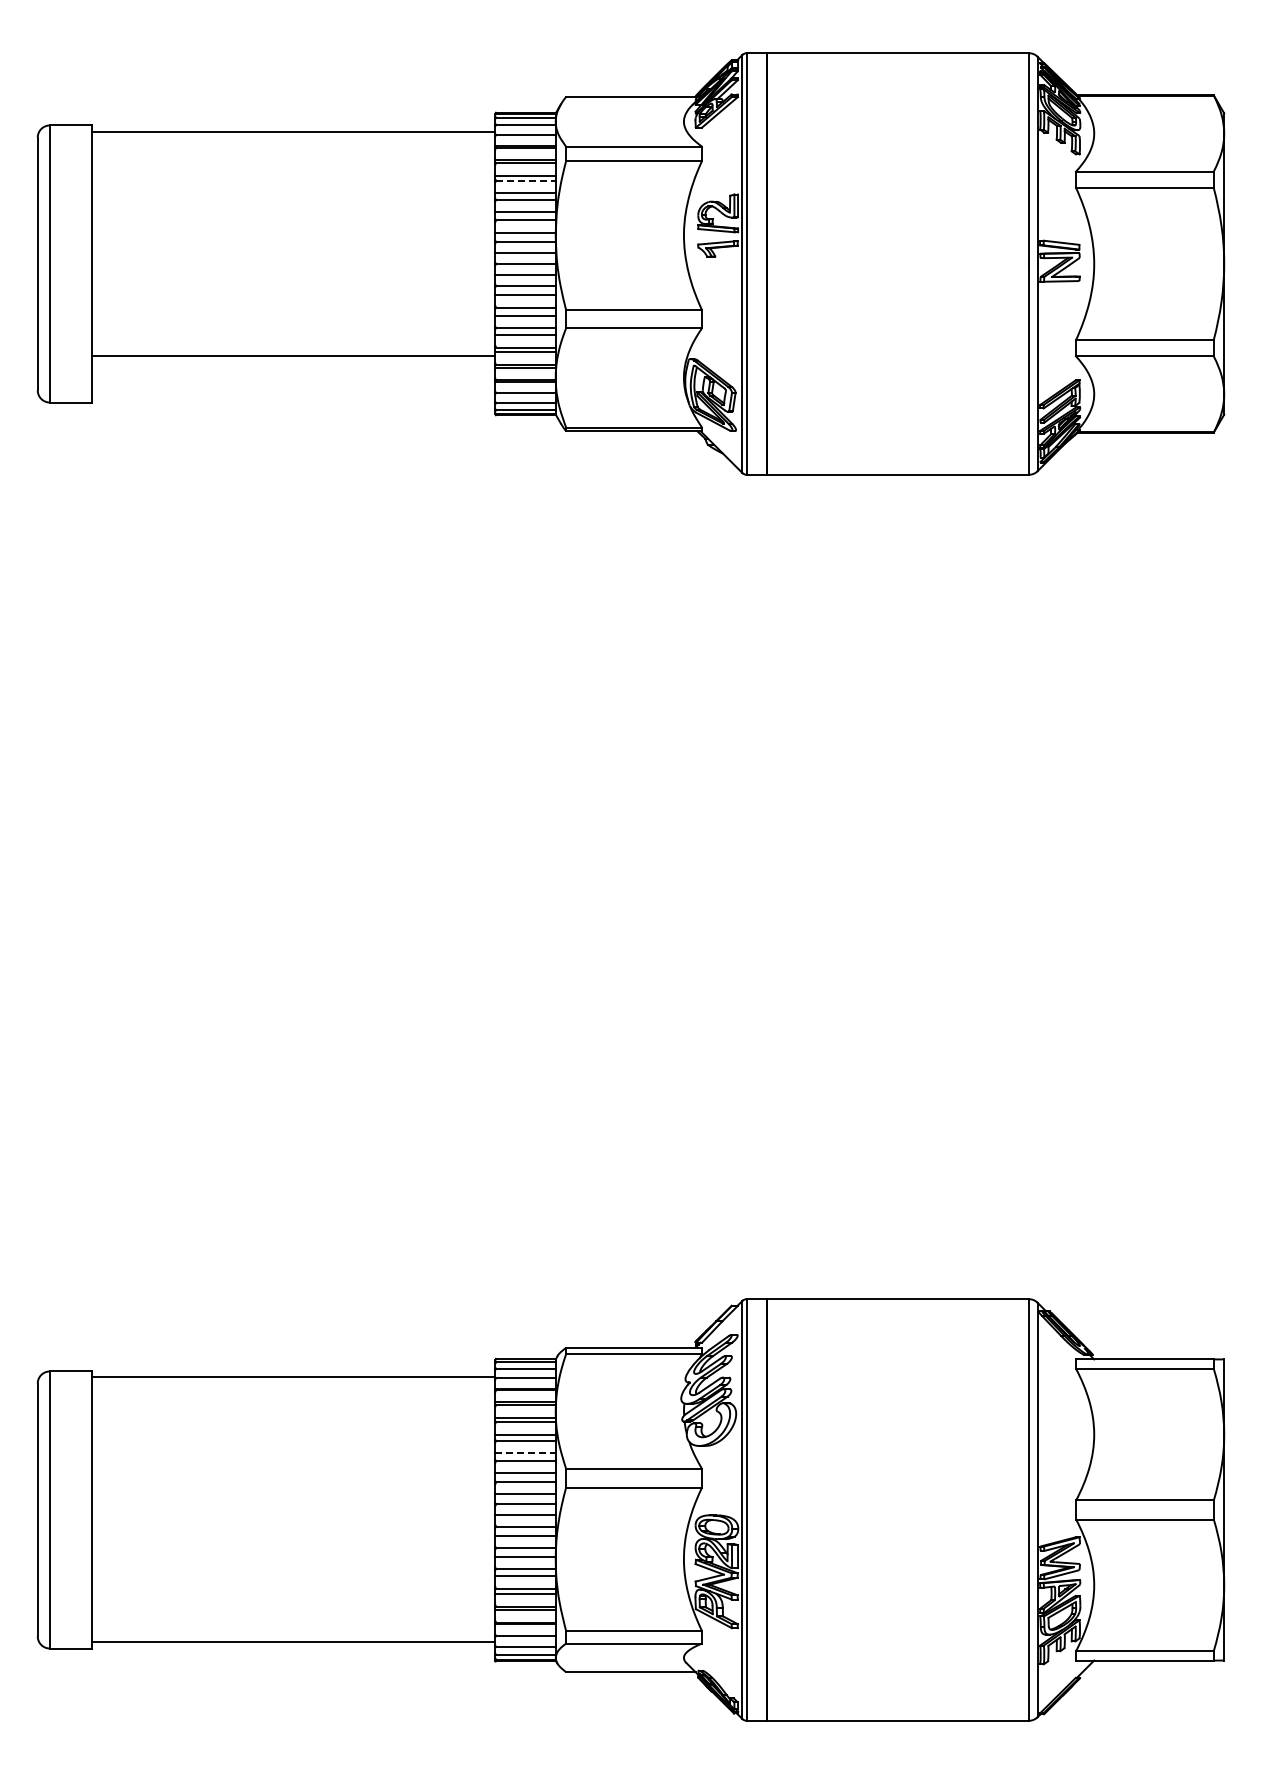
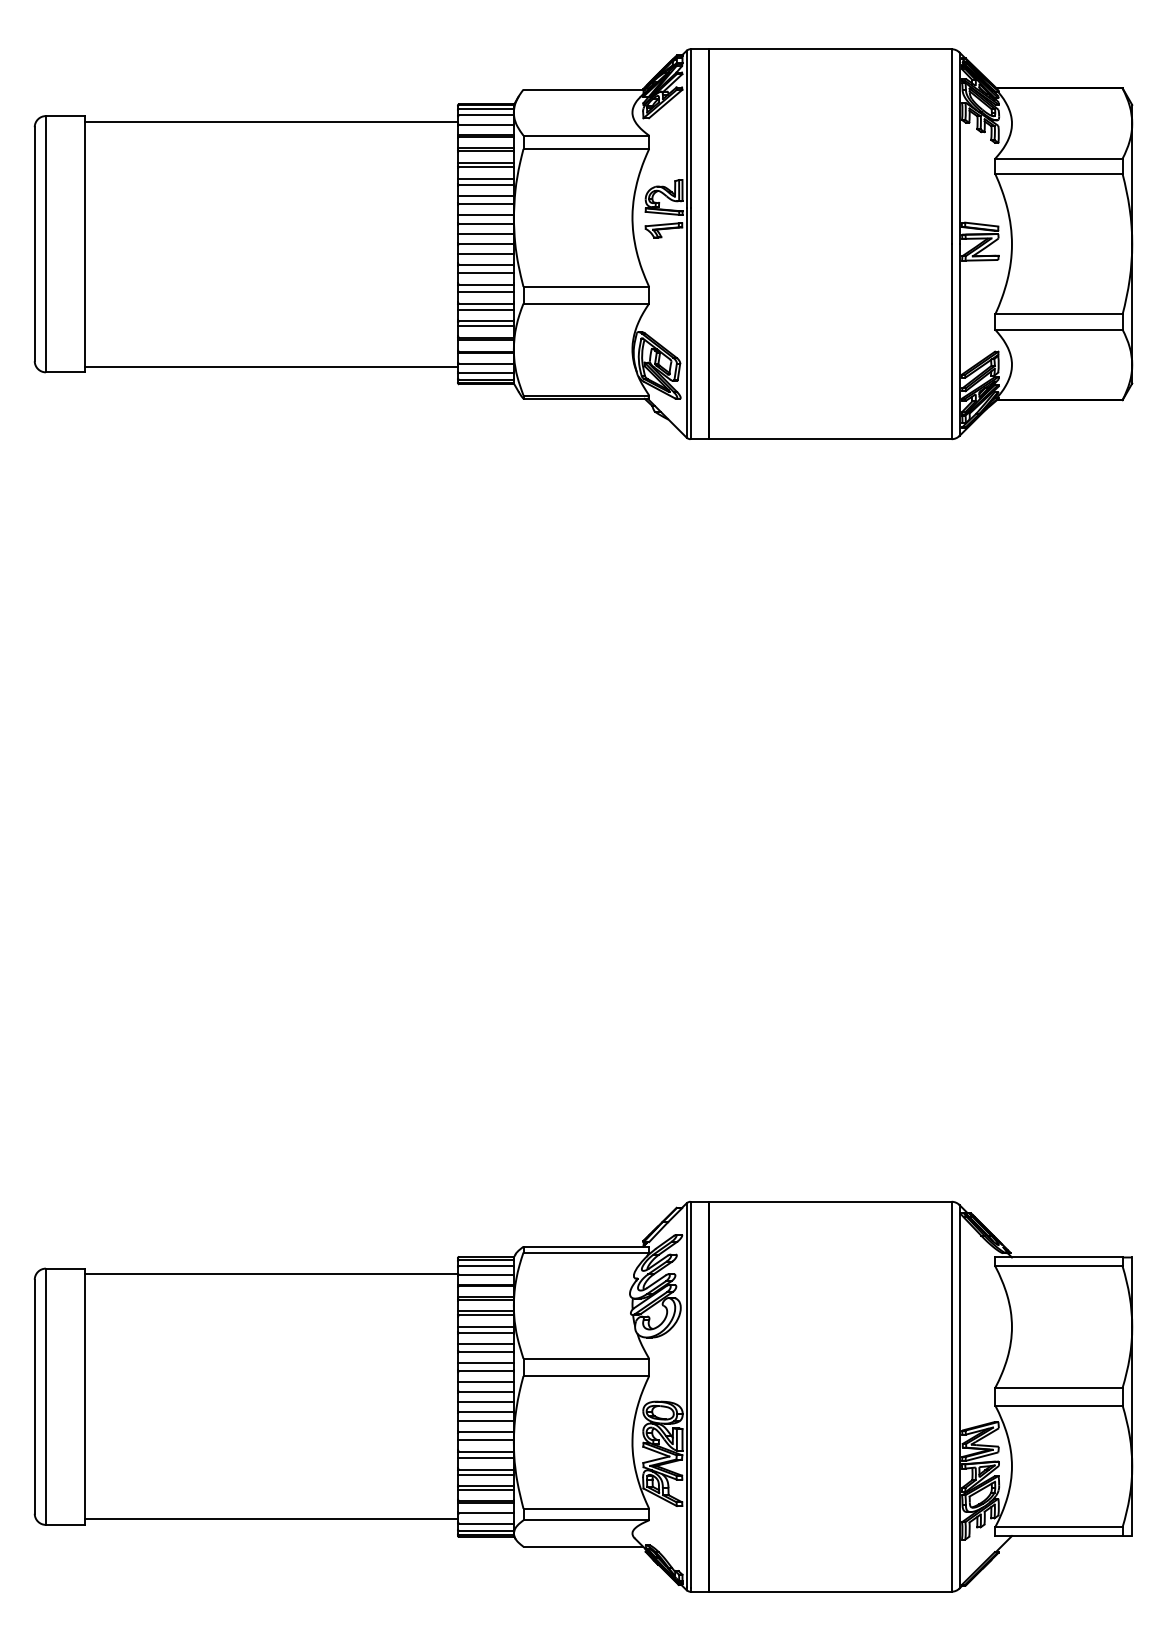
line: (525, 180) -> (485, 166), dashed -> solid
line: (293, 355) -> (271, 366), moved
line: (526, 1453) -> (486, 1344), dashed -> solid

